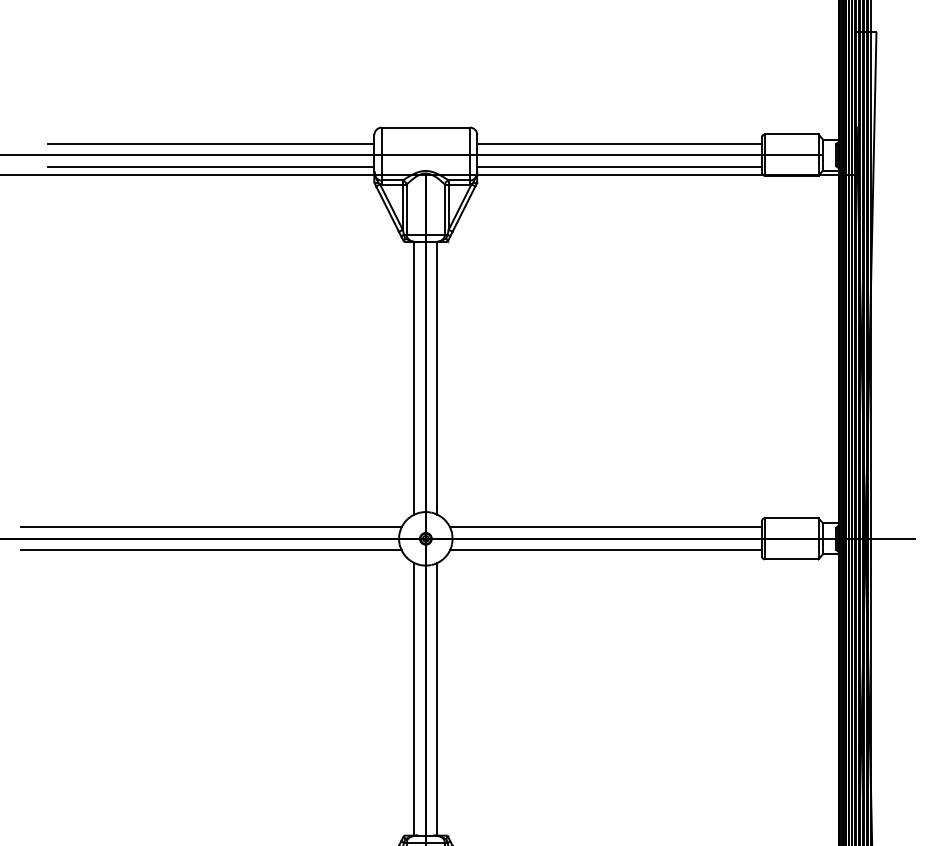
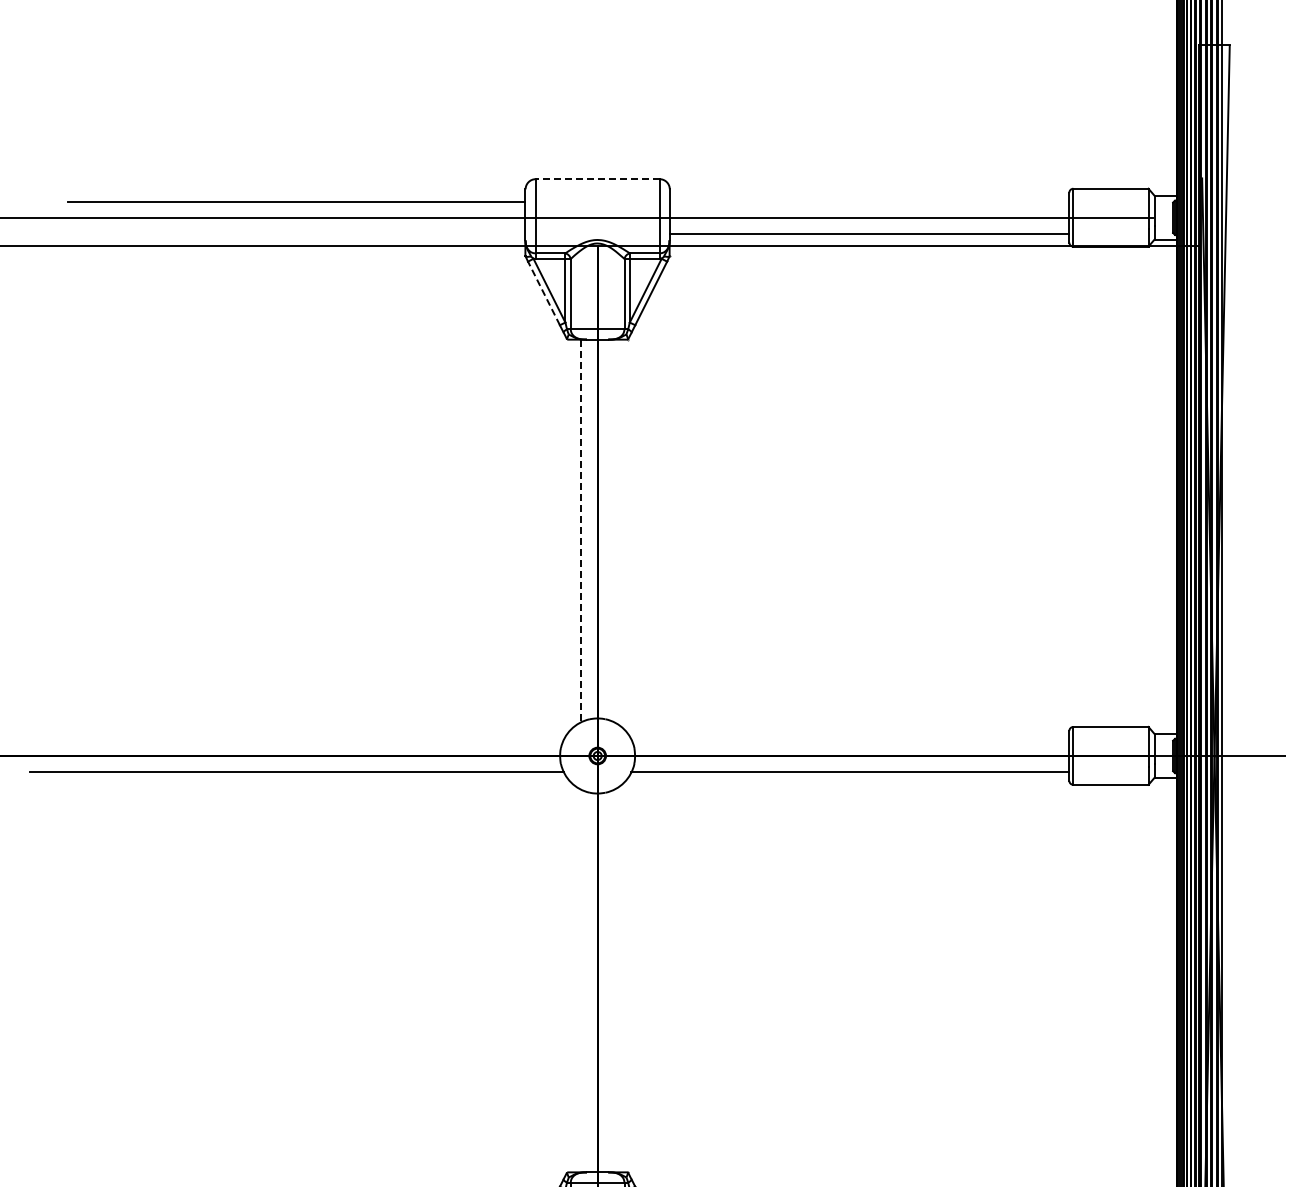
line: (425, 127) -> (597, 179), solid -> dashed
line: (619, 143) -> (869, 201), removed
line: (211, 167) -> (296, 234), removed
line: (387, 209) -> (543, 293), solid -> dashed
line: (414, 378) -> (581, 531), solid -> dashed
line: (437, 378) -> (613, 530), removed
line: (211, 527) -> (296, 739), removed
line: (606, 527) -> (850, 739), removed
line: (414, 698) -> (581, 980), removed
line: (437, 698) -> (613, 980), removed

